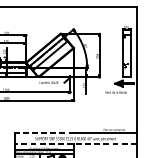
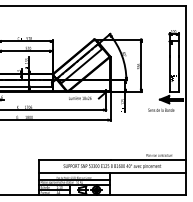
line: (45, 133) -> (75, 159), dashed -> solid
line: (75, 144) -> (112, 173), dashed -> solid

